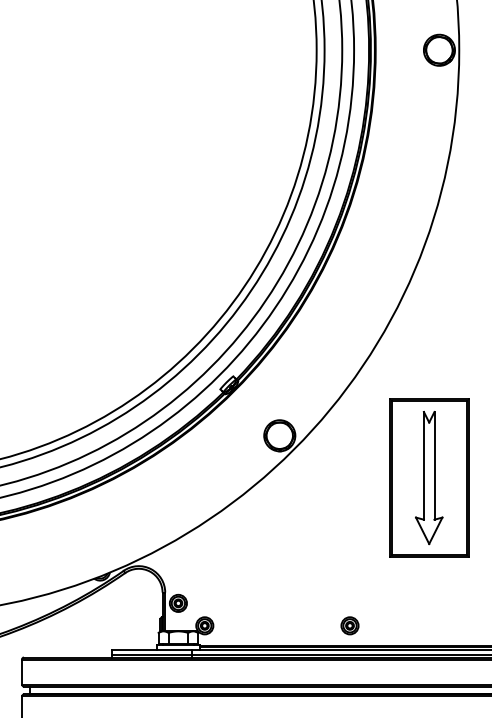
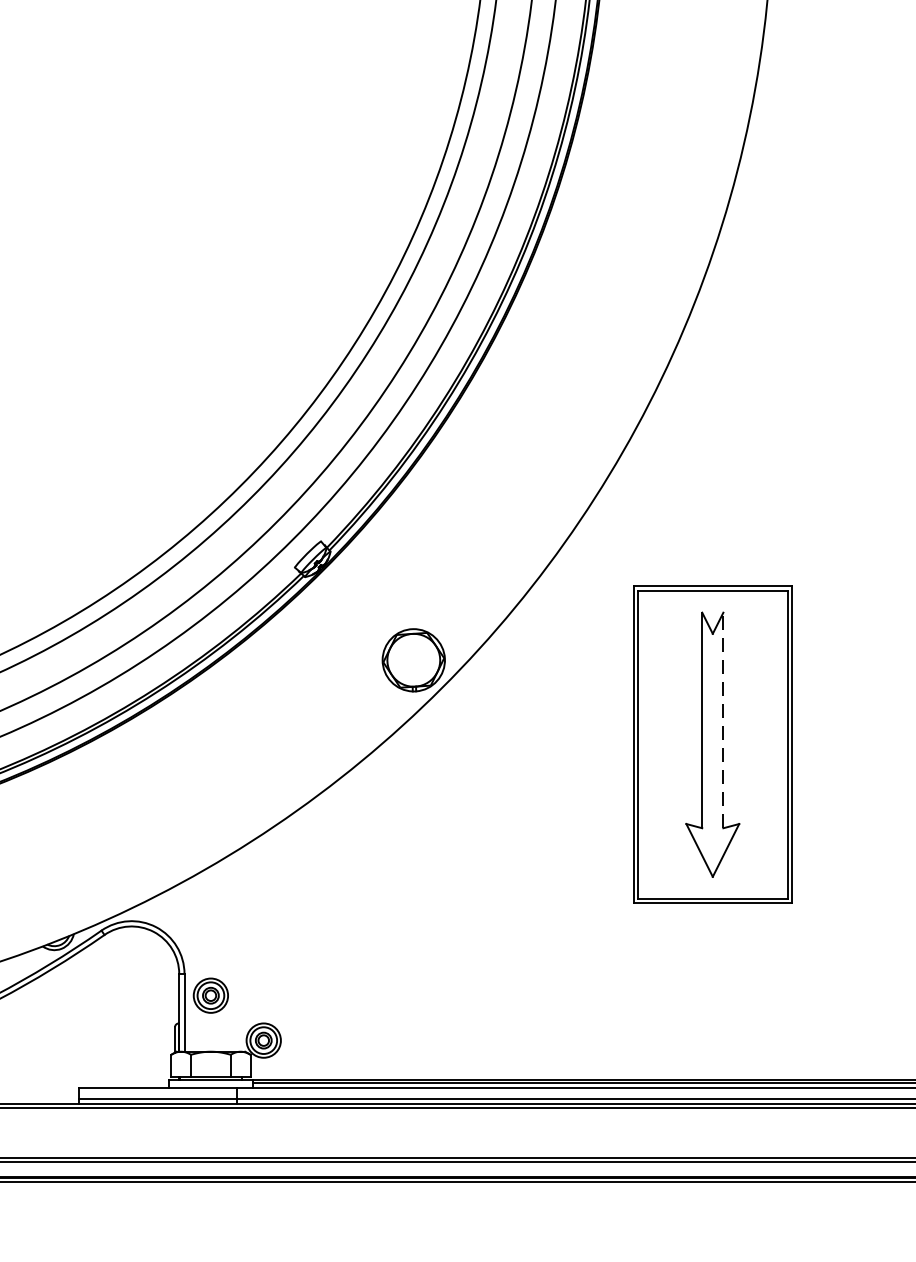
line: (434, 465) -> (723, 719), solid -> dashed
part: (349, 625) -> (553, 1039), removed

